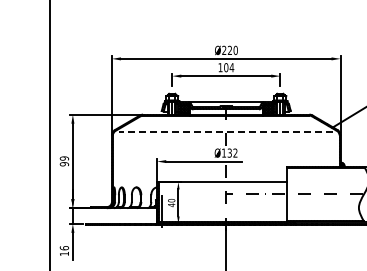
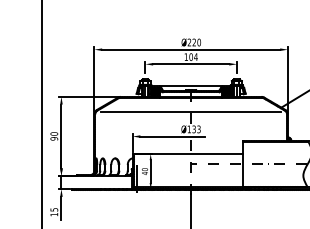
line: (226, 132) -> (191, 111), dashed -> solid
text: (235, 153) -> (198, 129), Ø132 -> Ø133
text: (64, 158) -> (54, 133), 99 -> 90
text: (63, 248) -> (53, 210), 16 -> 15

